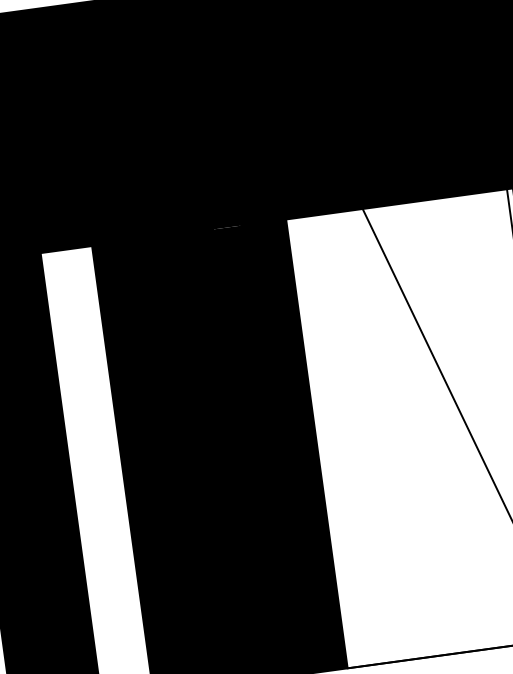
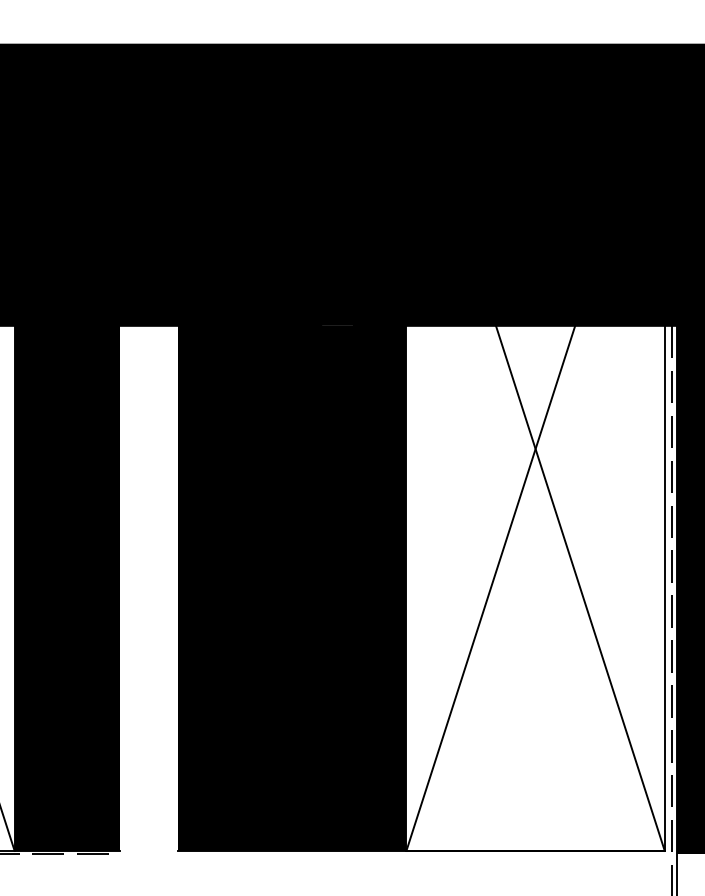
line: (388, 433) -> (490, 587), added

